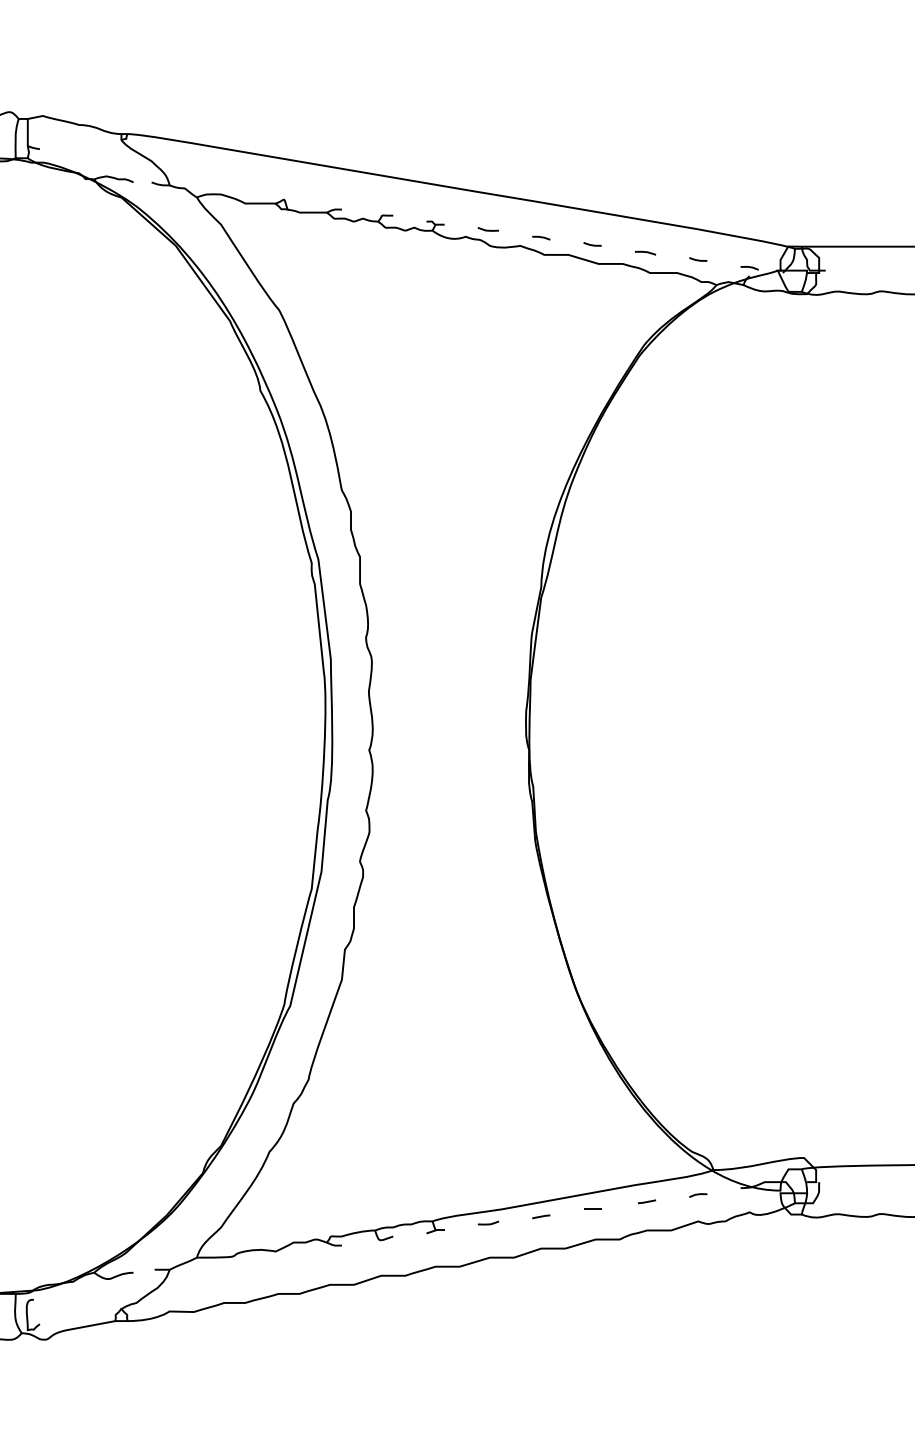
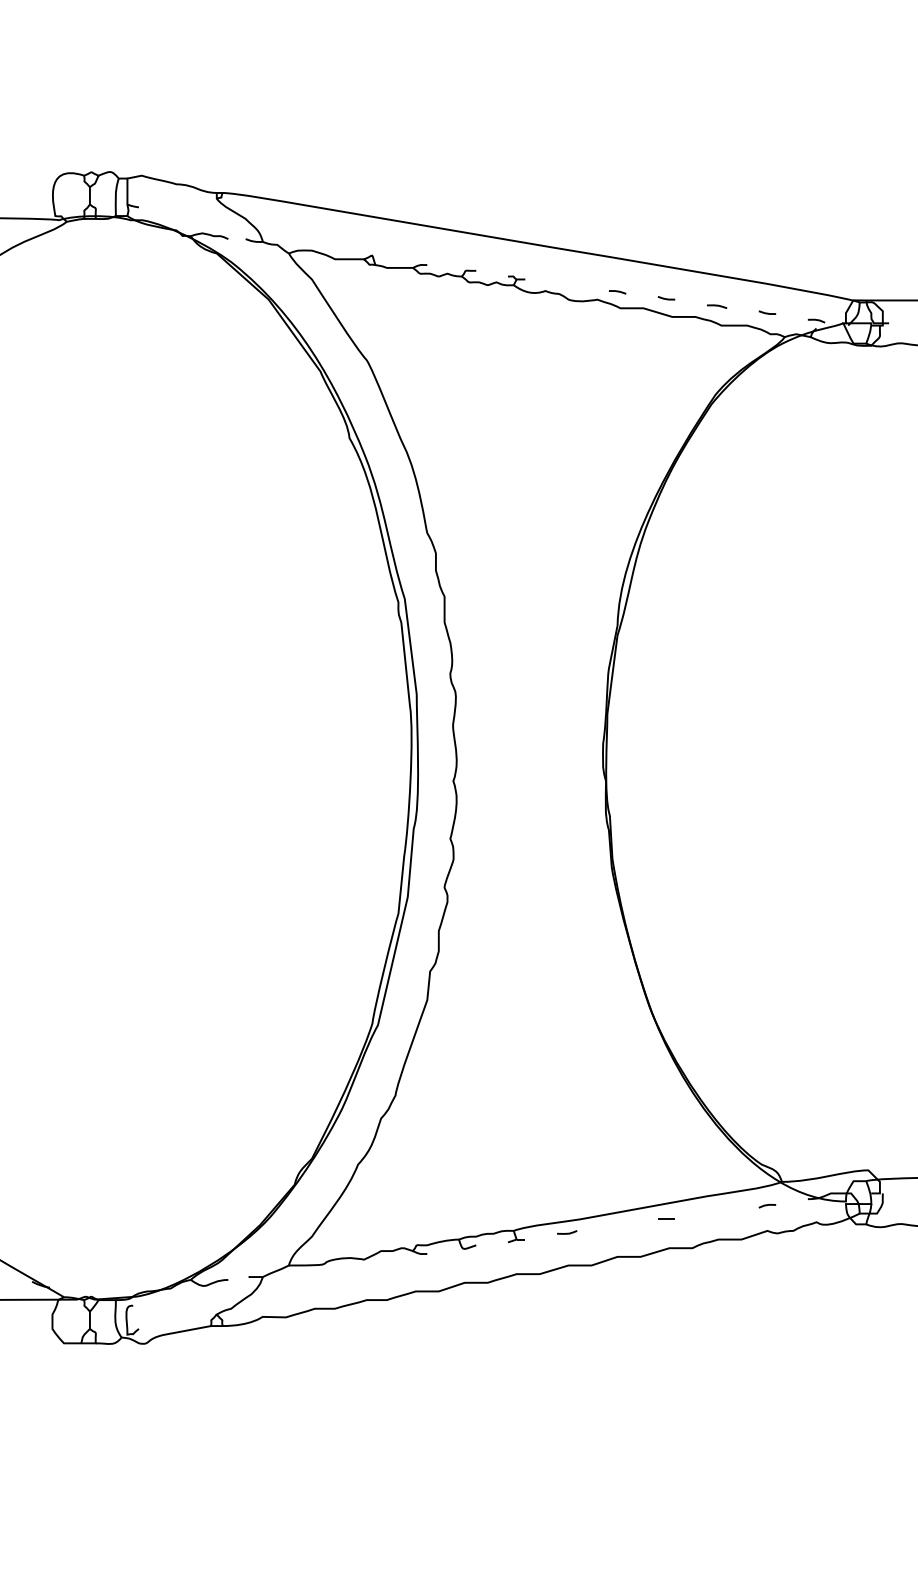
curve: (488, 229) -> (567, 284), removed
line: (647, 1201) -> (718, 1211), removed
line: (541, 1216) -> (617, 1226), removed

